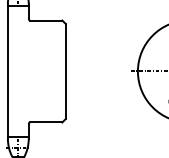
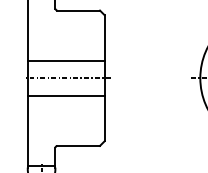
line: (36, 58) -> (65, 60), added
line: (38, 71) -> (68, 78), added
line: (36, 84) -> (65, 95), added

